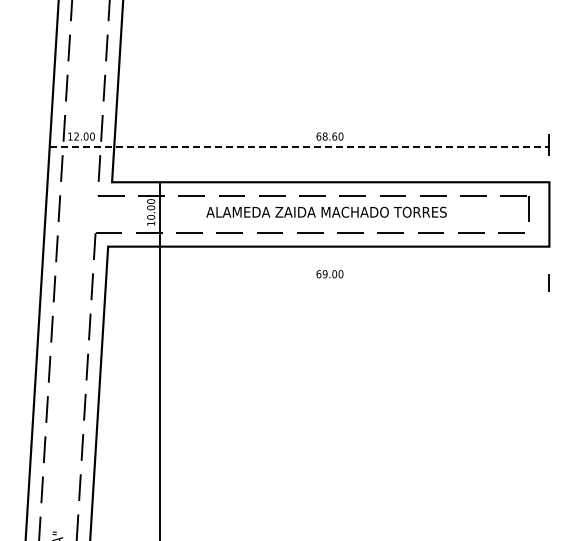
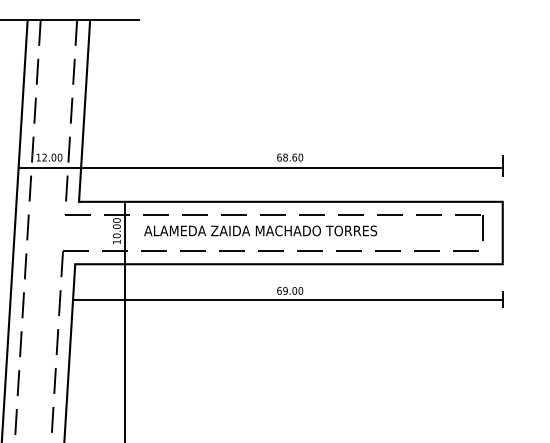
line: (299, 147) -> (260, 168), dashed -> solid
text: (326, 211) -> (260, 230), moved
line: (327, 283) -> (287, 299), added

